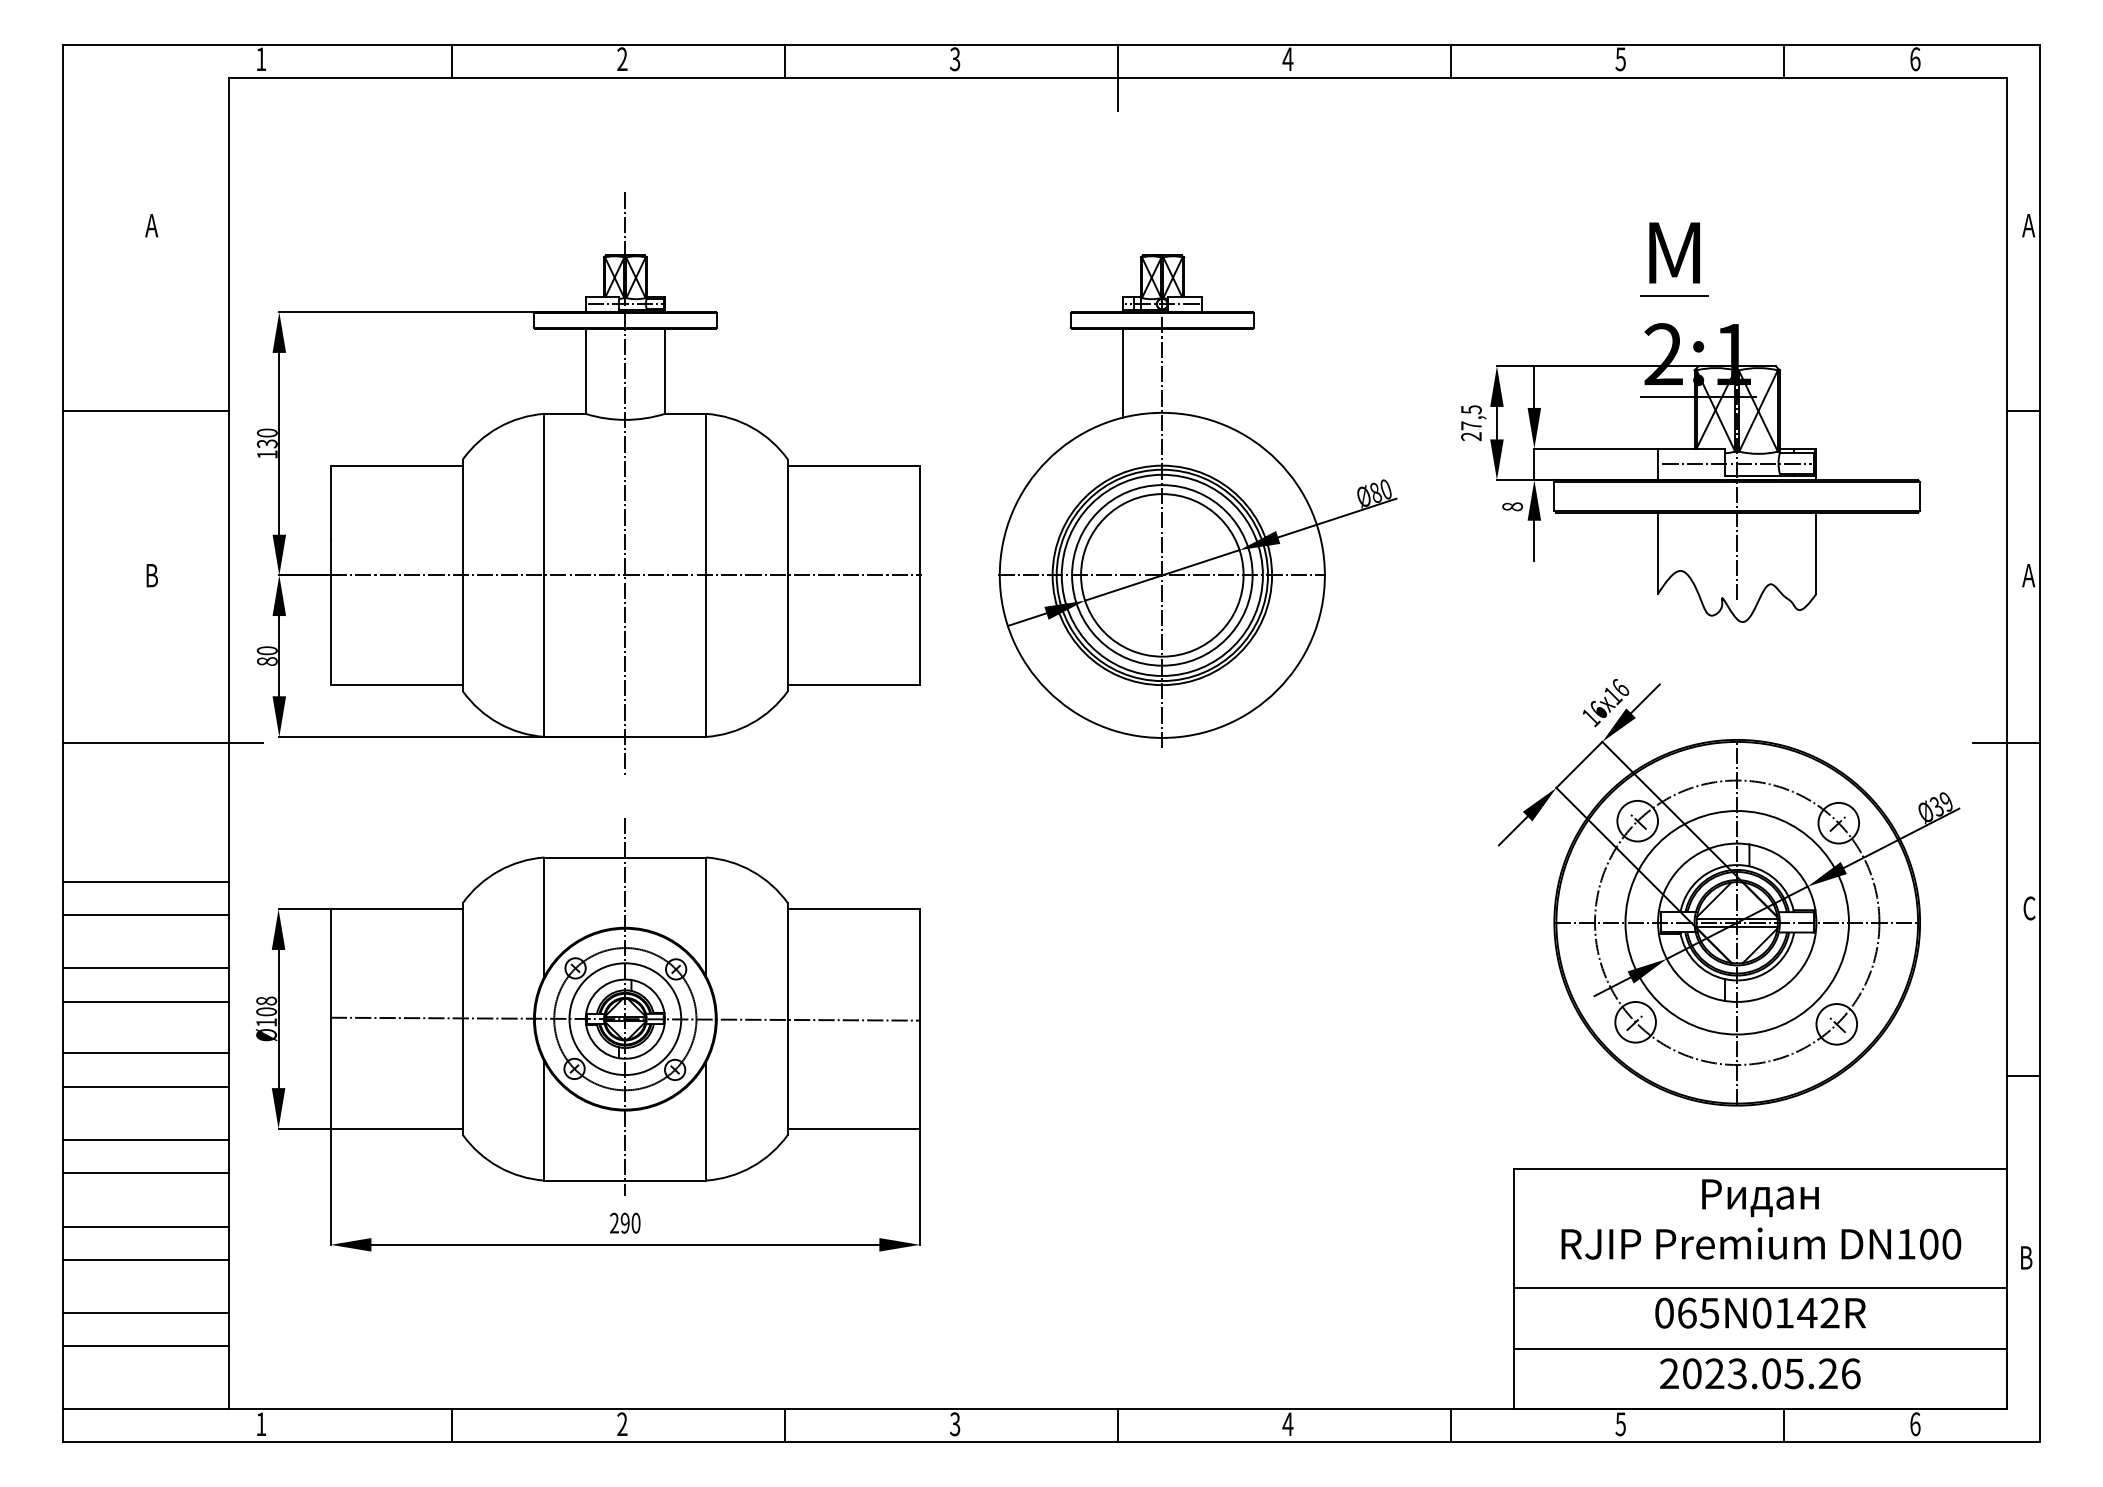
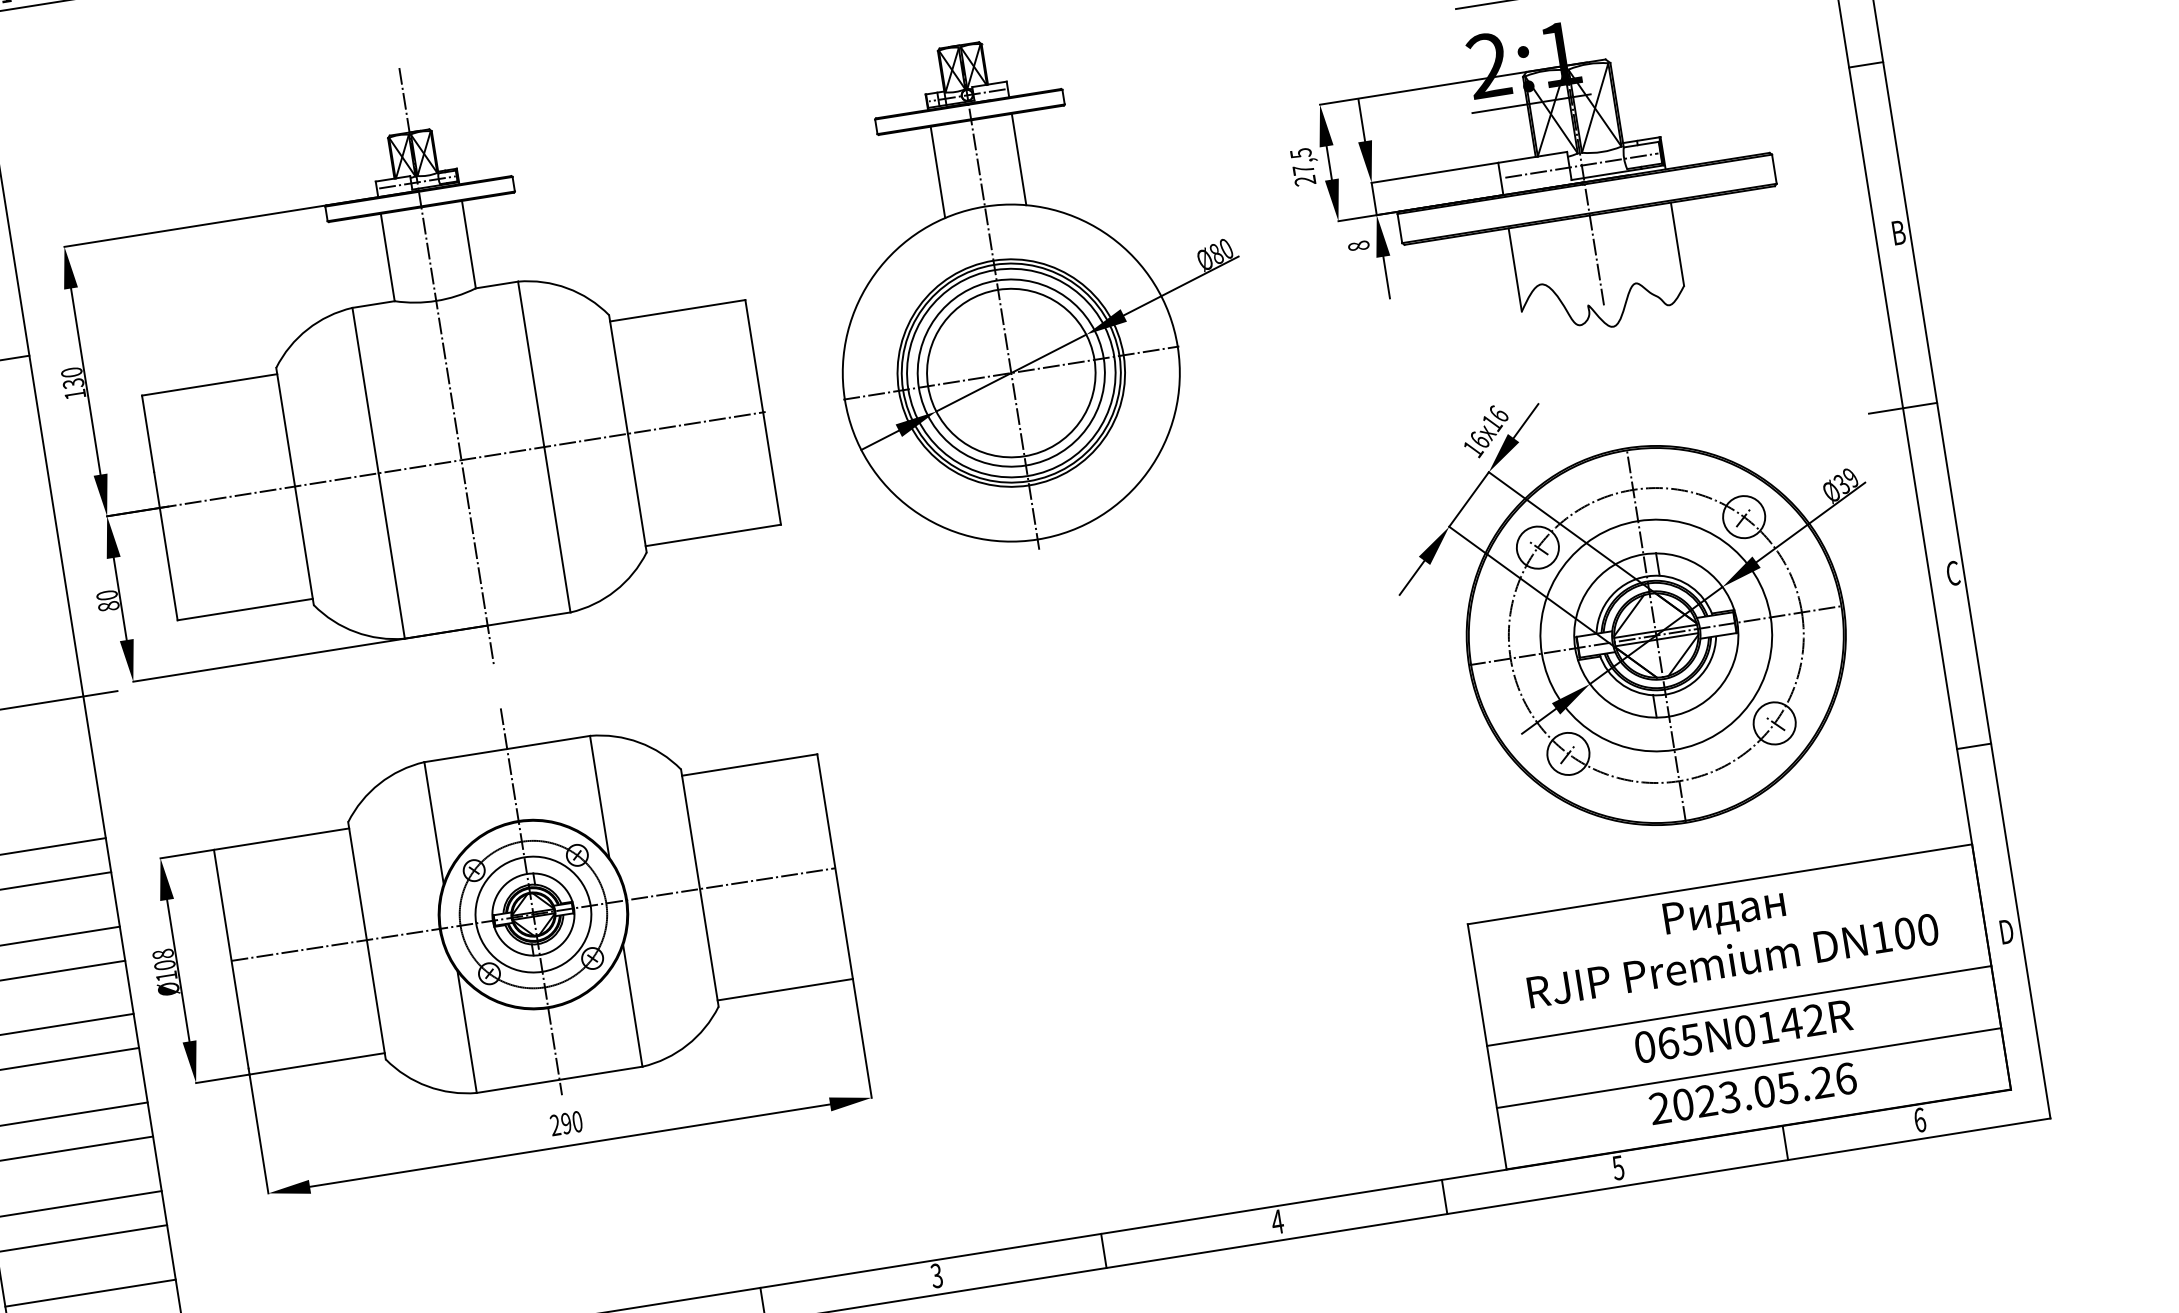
line: (1201, 372) -> (1018, 158), added
text: (2028, 575) -> (1898, 232), A -> B
text: (2026, 1257) -> (2006, 931), B -> D

